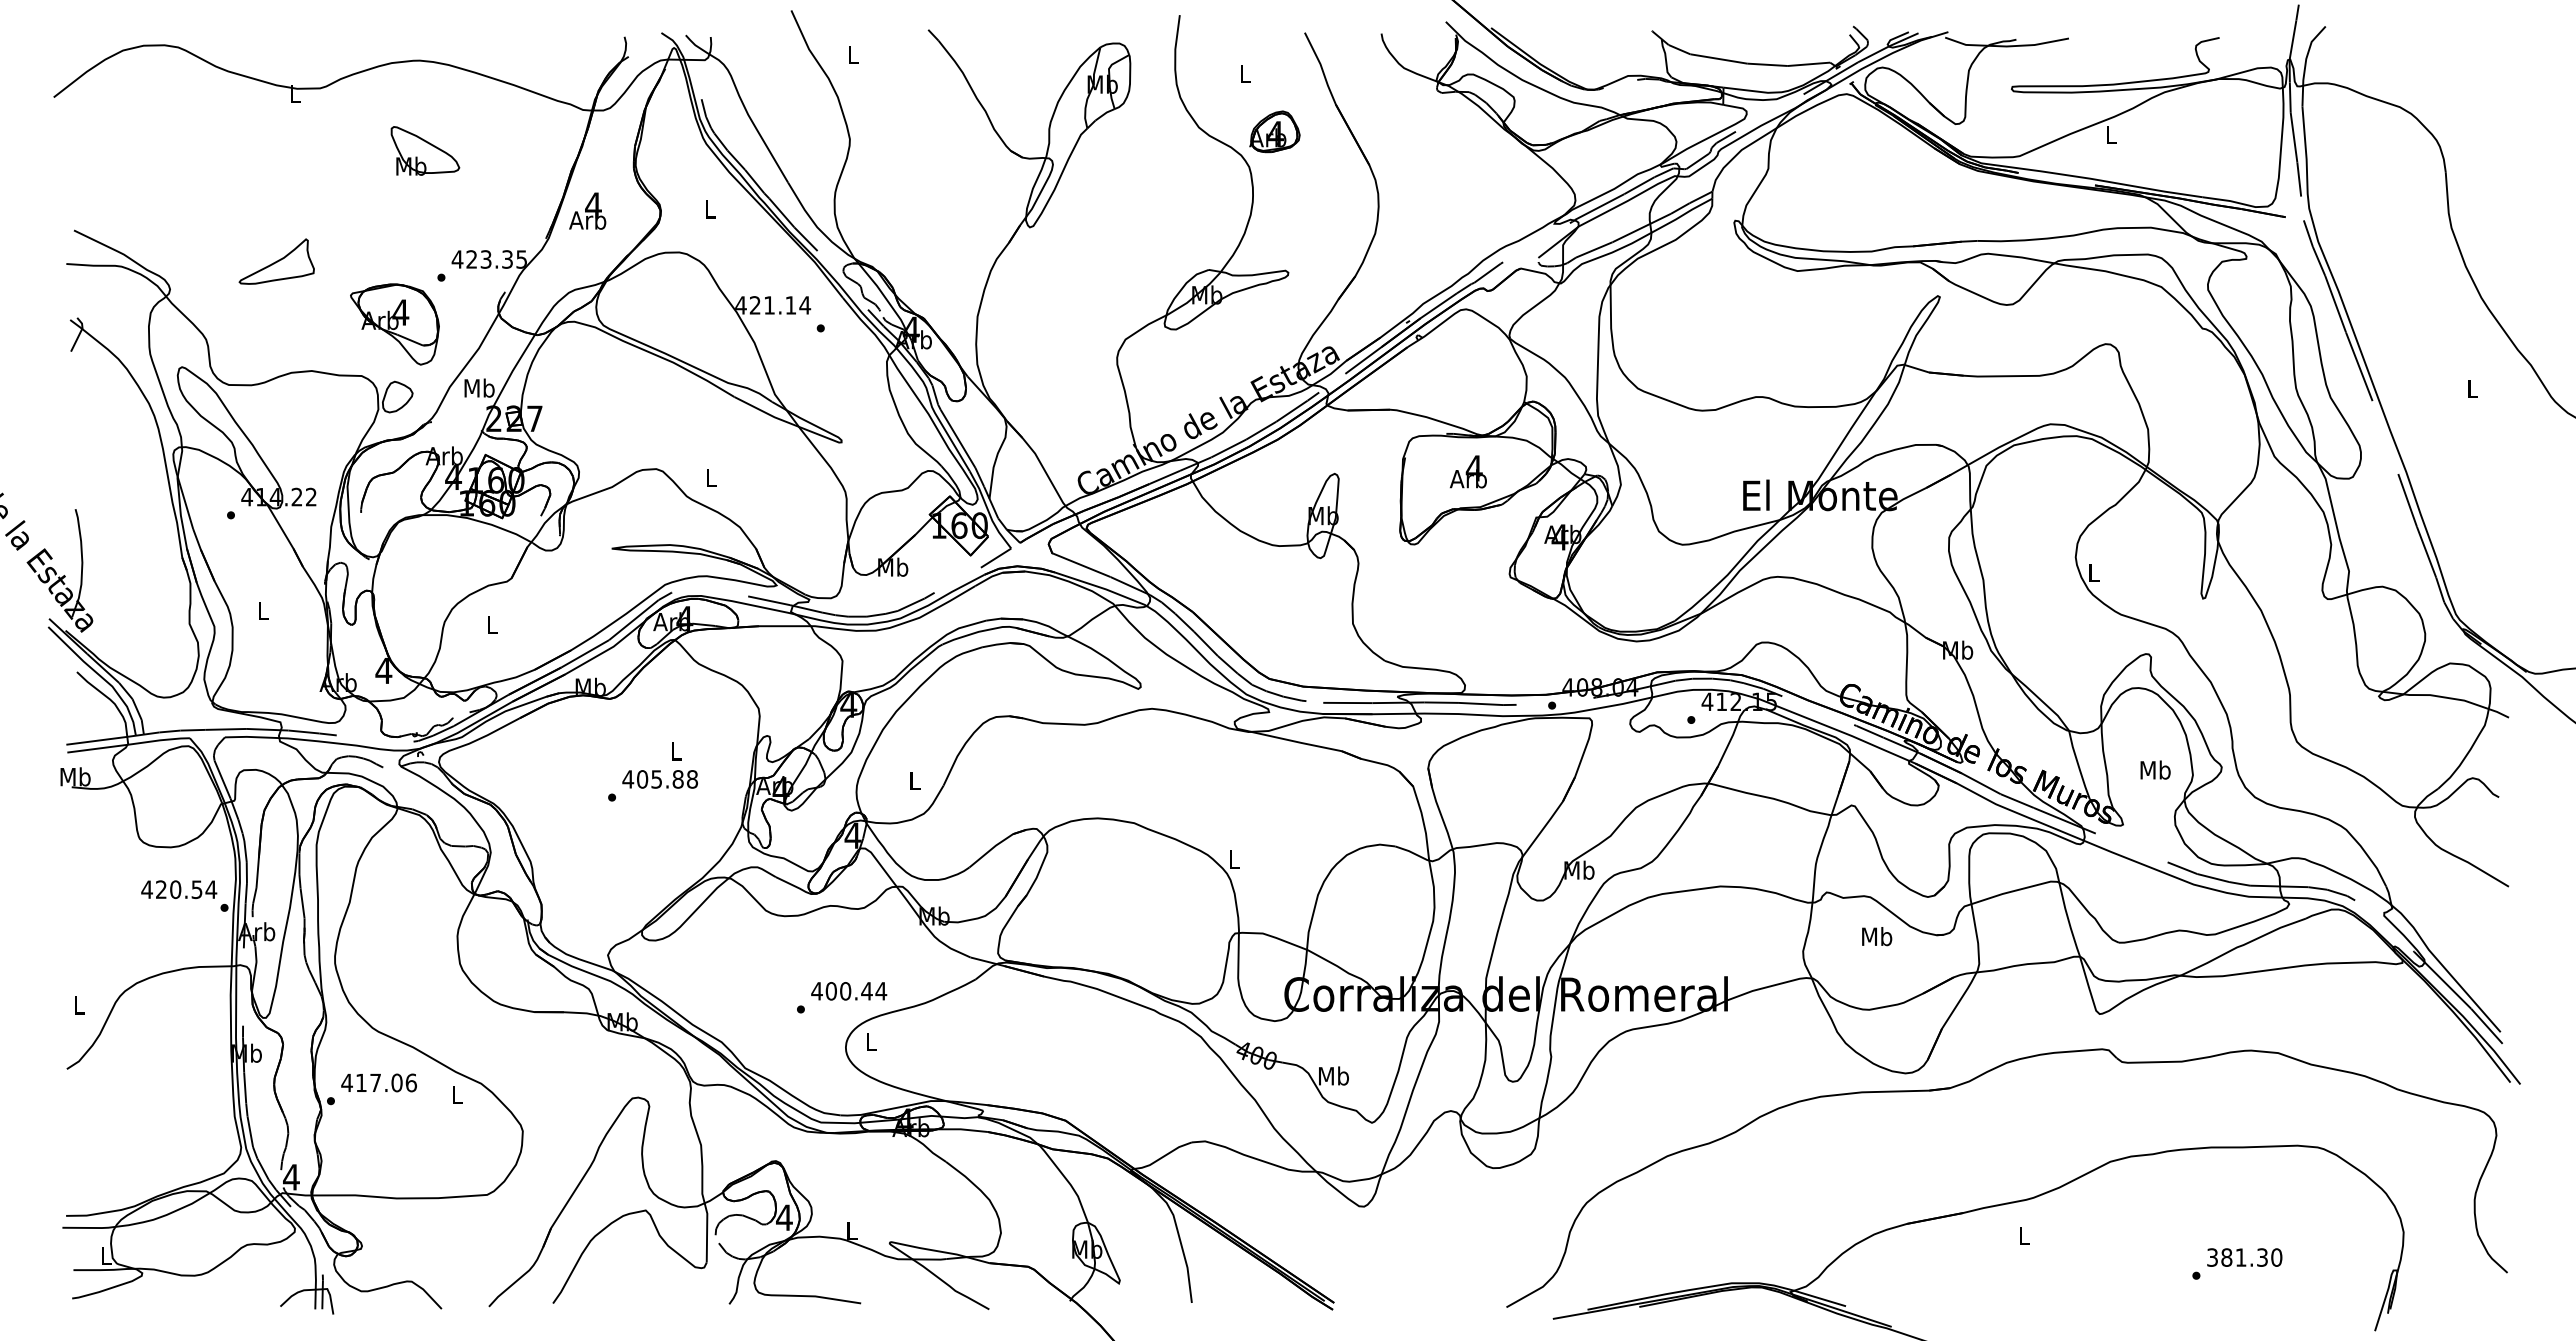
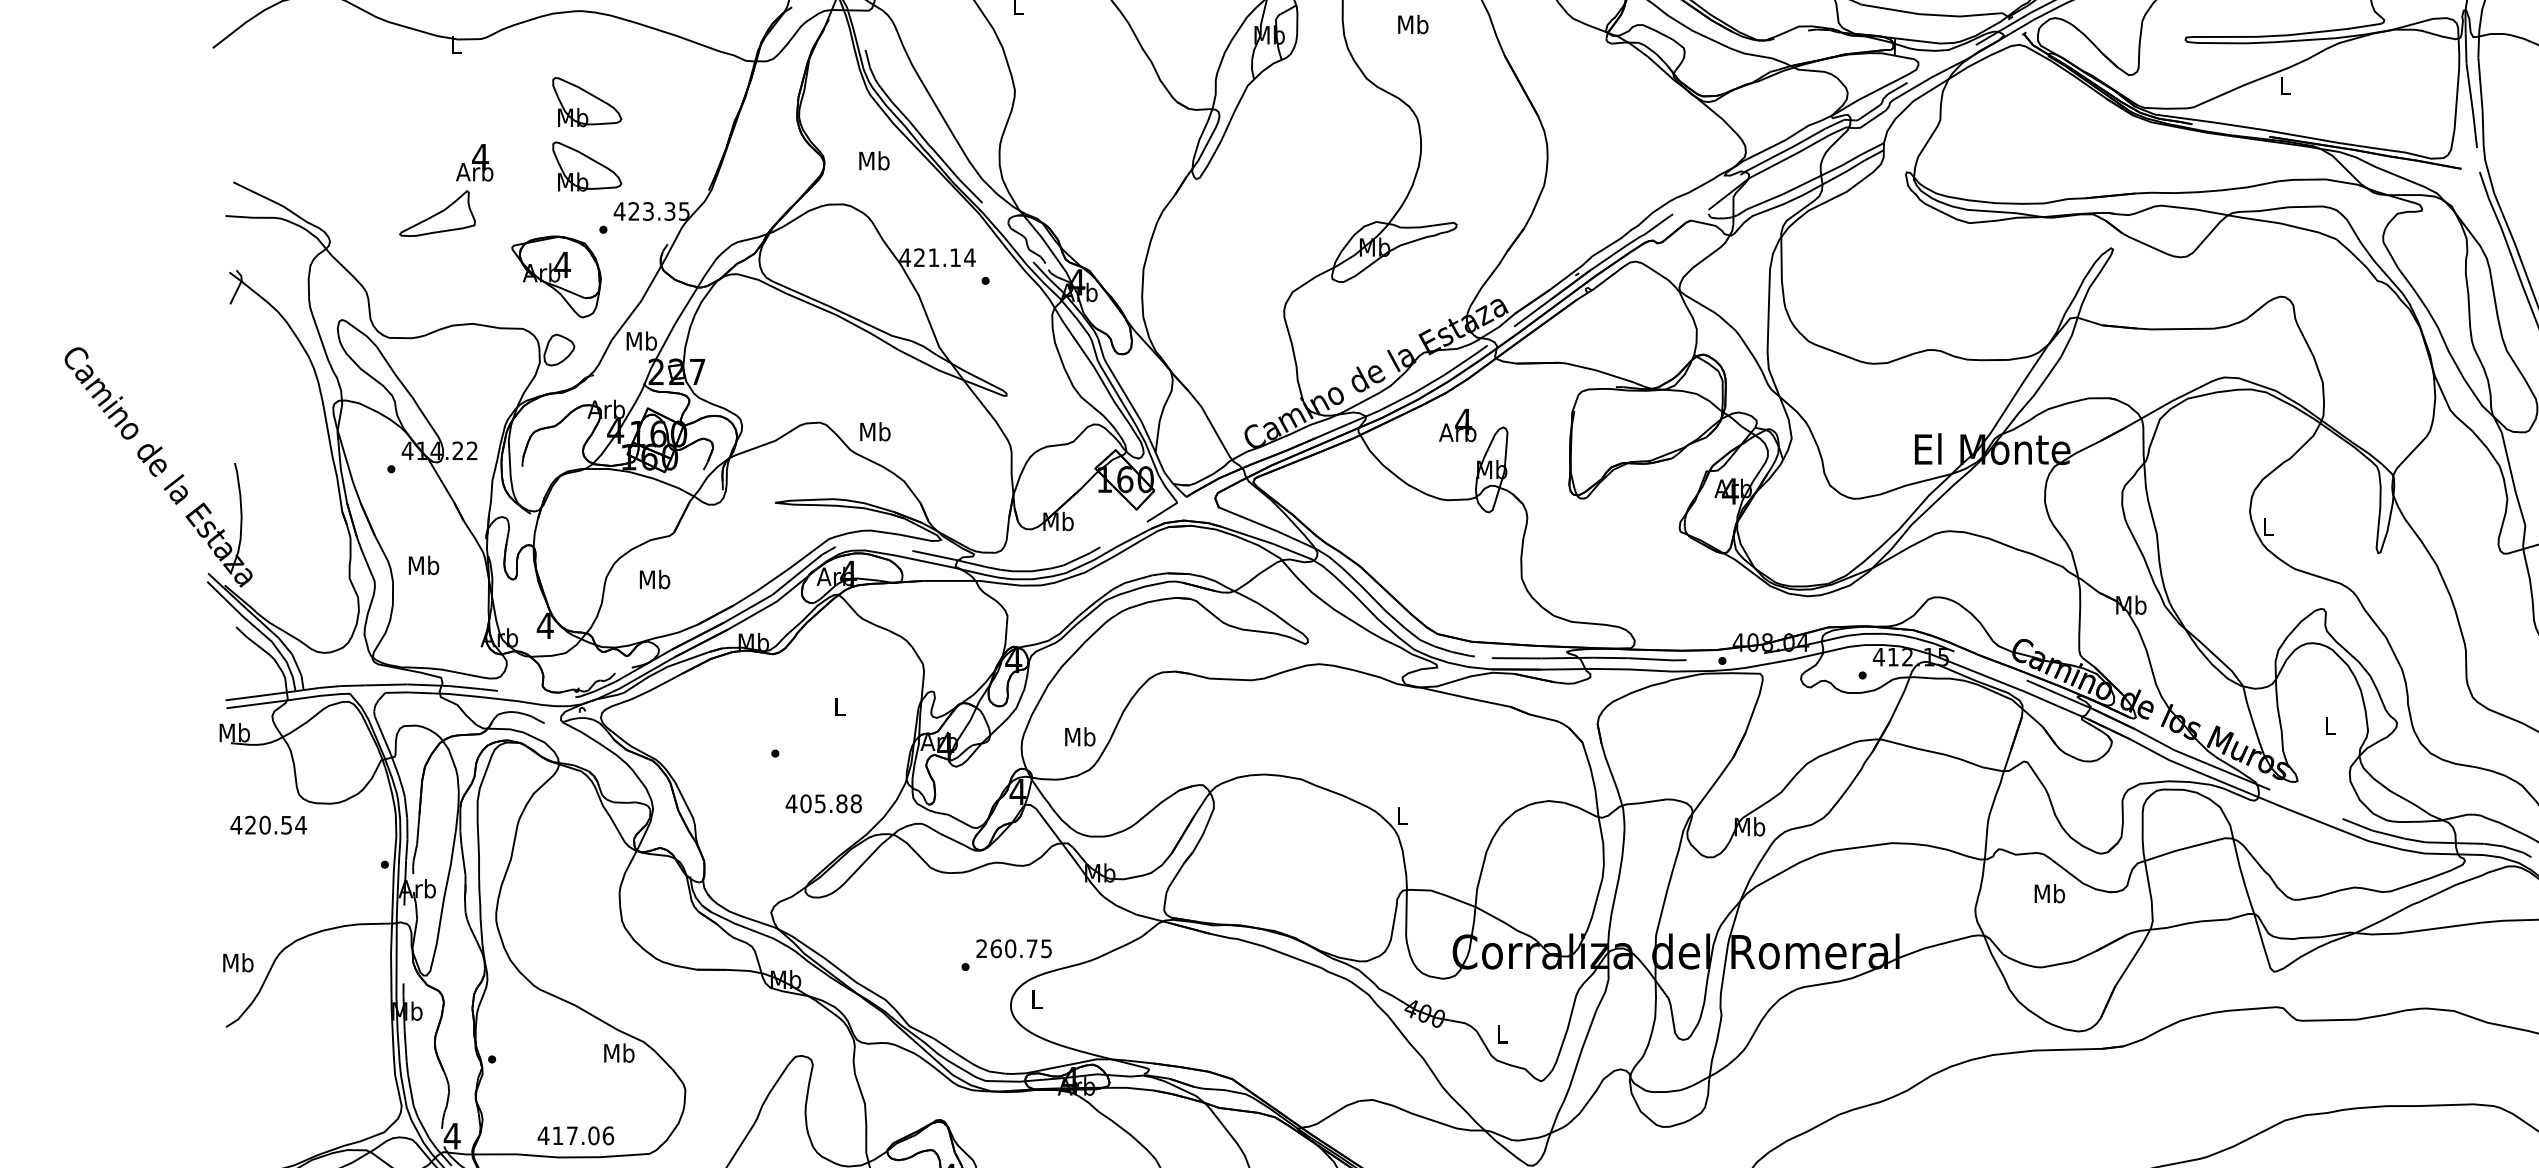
text: (1245, 73) -> (1413, 24), L -> Mb
part: (1274, 131) -> (1442, 82), removed
text: (710, 208) -> (874, 160), L -> Mb
text: (587, 210) -> (474, 162), moved
part: (425, 214) -> (587, 166), added
text: (1467, 471) -> (1456, 425), moved
text: (711, 477) -> (875, 431), L -> Mb
text: (263, 610) -> (424, 565), L -> Mb
text: (492, 624) -> (654, 579), L -> Mb
text: (2155, 769) -> (2330, 725), Mb -> L
text: (659, 779) -> (823, 803), moved
text: (914, 780) -> (1080, 736), L -> Mb
text: (179, 889) -> (268, 825), moved
text: (849, 991) -> (1014, 948), 400.44 -> 260.75
text: (79, 1004) -> (238, 962), L -> Mb
text: (1333, 1075) -> (1502, 1033), Mb -> L
text: (378, 1082) -> (575, 1135), moved
text: (457, 1094) -> (619, 1052), L -> Mb

